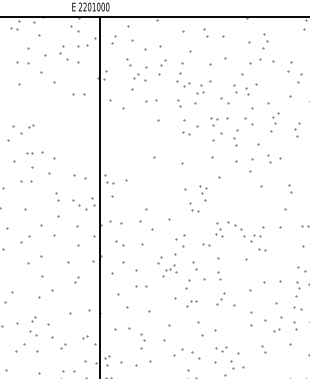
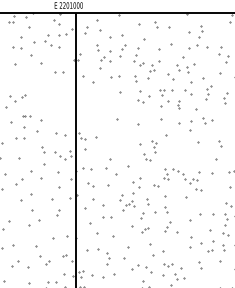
part: (235, 137) -> (178, 104), size x0.6
part: (35, 153) -> (26, 116), size x0.6
part: (33, 325) -> (25, 247), removed

